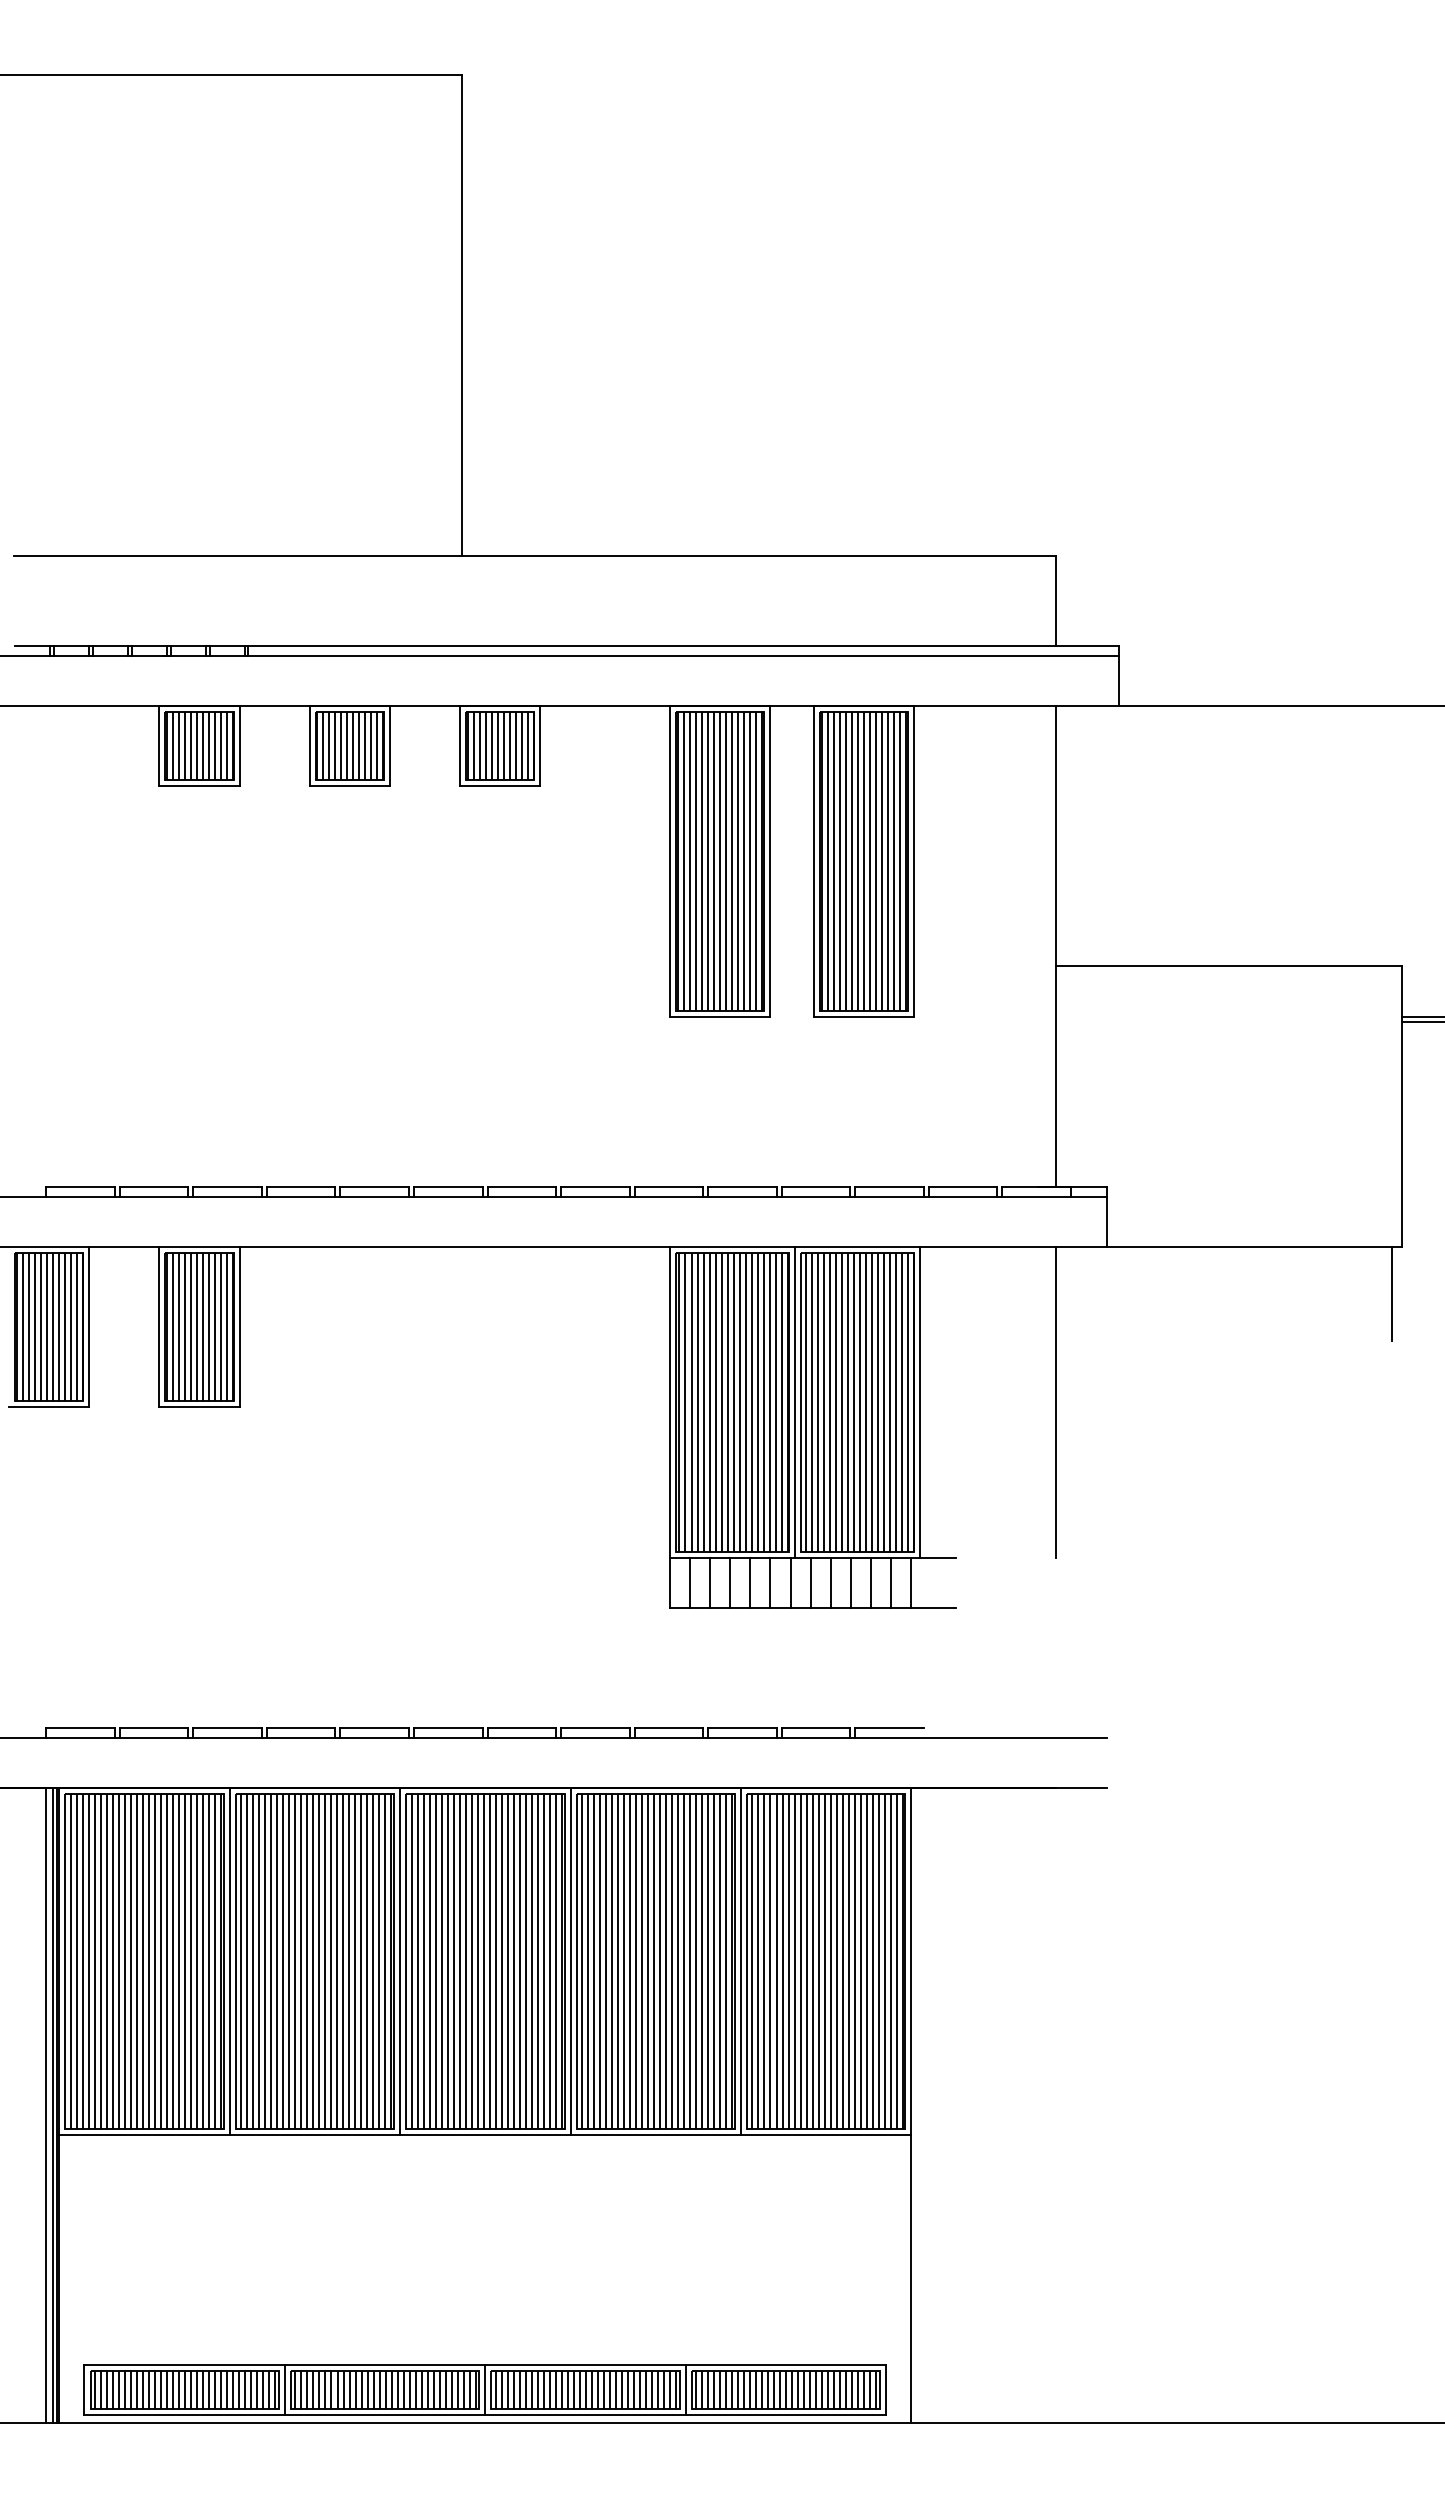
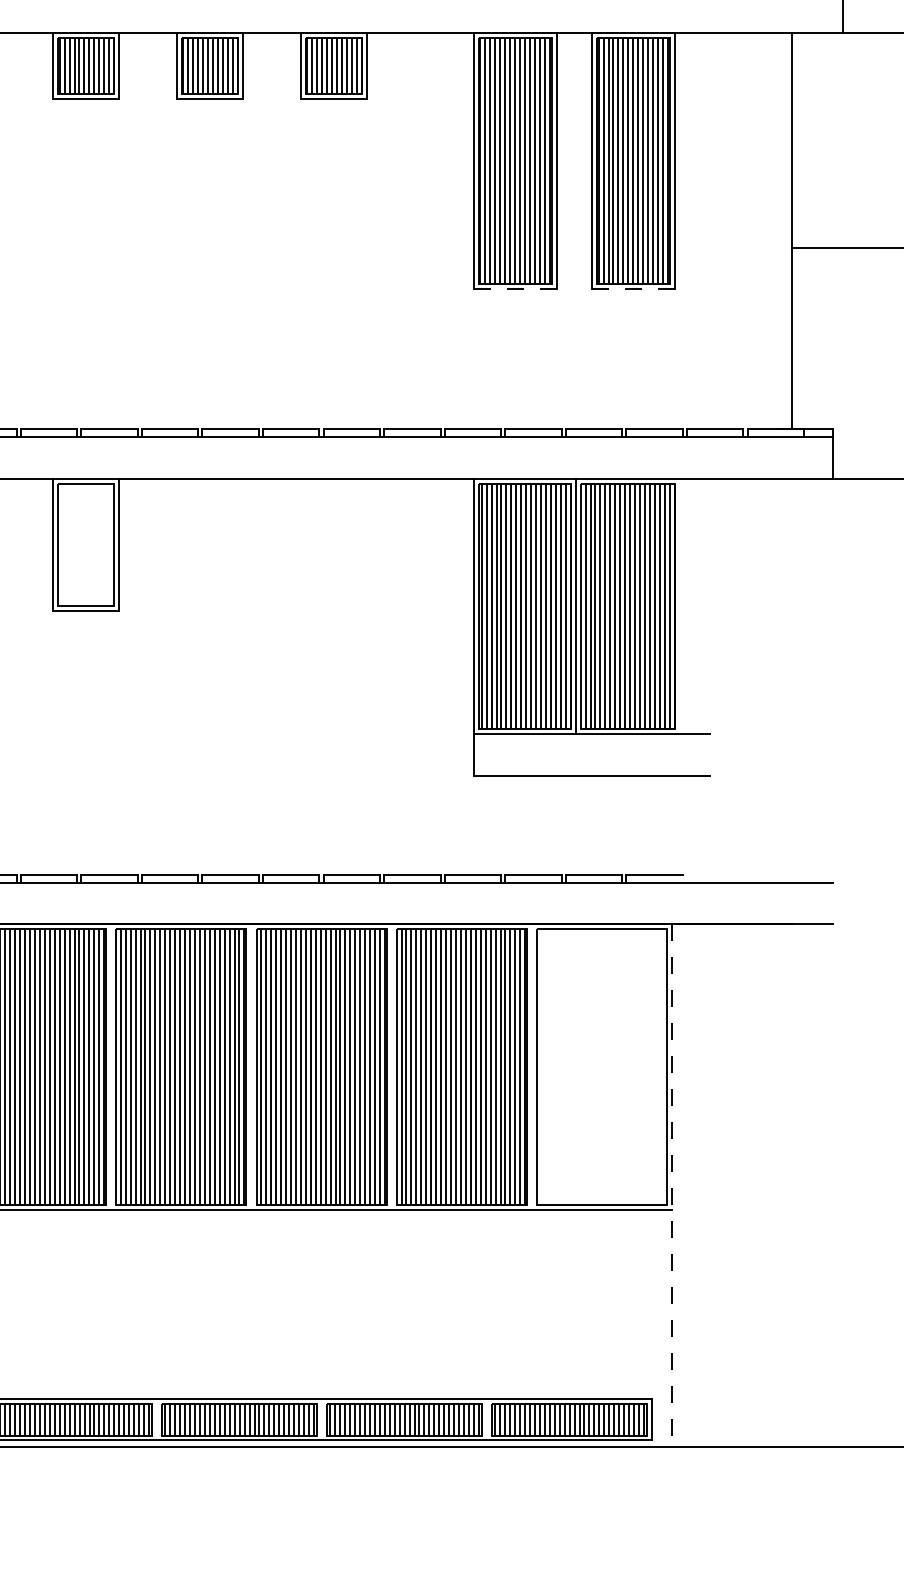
line: (720, 1016) -> (515, 288), solid -> dashed
line: (864, 1016) -> (634, 288), solid -> dashed
hatch: (199, 1327) -> (86, 544), removed
line: (920, 1401) -> (680, 605), removed
line: (1056, 1401) -> (792, 605), removed
line: (690, 1582) -> (490, 754), removed
line: (710, 1582) -> (507, 754), removed
line: (730, 1582) -> (523, 754), removed
line: (750, 1582) -> (540, 754), removed
line: (770, 1582) -> (556, 754), removed
line: (790, 1582) -> (573, 754), removed
line: (810, 1582) -> (589, 754), removed
line: (830, 1582) -> (606, 754), removed
line: (850, 1582) -> (622, 754), removed
line: (870, 1582) -> (638, 754), removed
line: (890, 1582) -> (655, 754), removed
line: (910, 1582) -> (671, 754), removed
line: (229, 1960) -> (111, 1066), removed
line: (399, 1960) -> (251, 1066), removed
line: (570, 1960) -> (391, 1066), removed
line: (740, 1960) -> (531, 1066), removed
hatch: (827, 1960) -> (603, 1066), removed
line: (911, 2105) -> (672, 1185), solid -> dashed
line: (284, 2389) -> (156, 1419), removed
line: (485, 2389) -> (321, 1419), removed
line: (685, 2389) -> (486, 1419), removed

